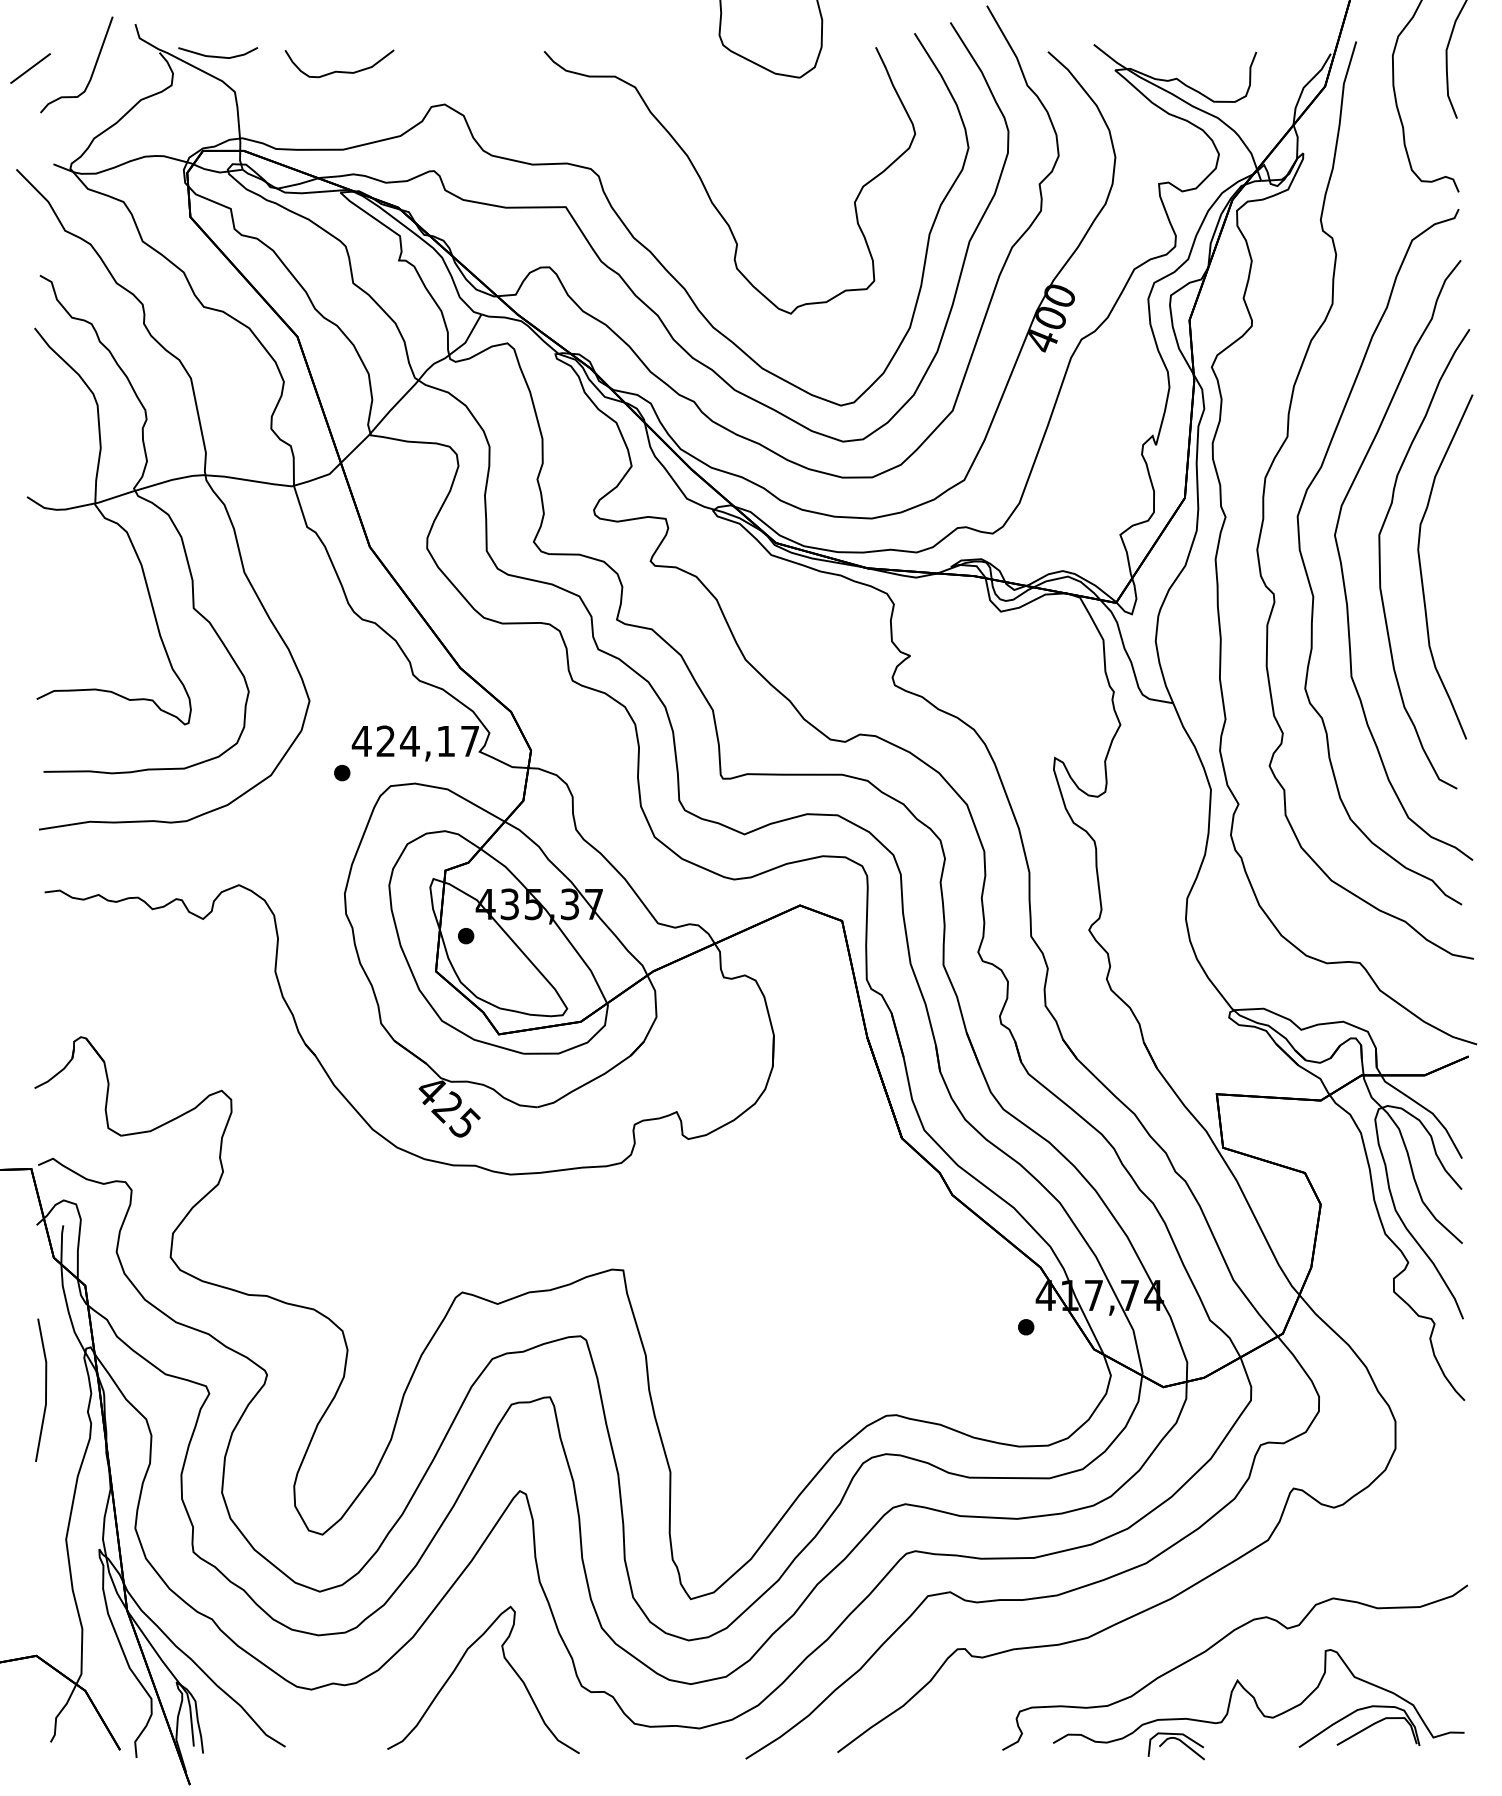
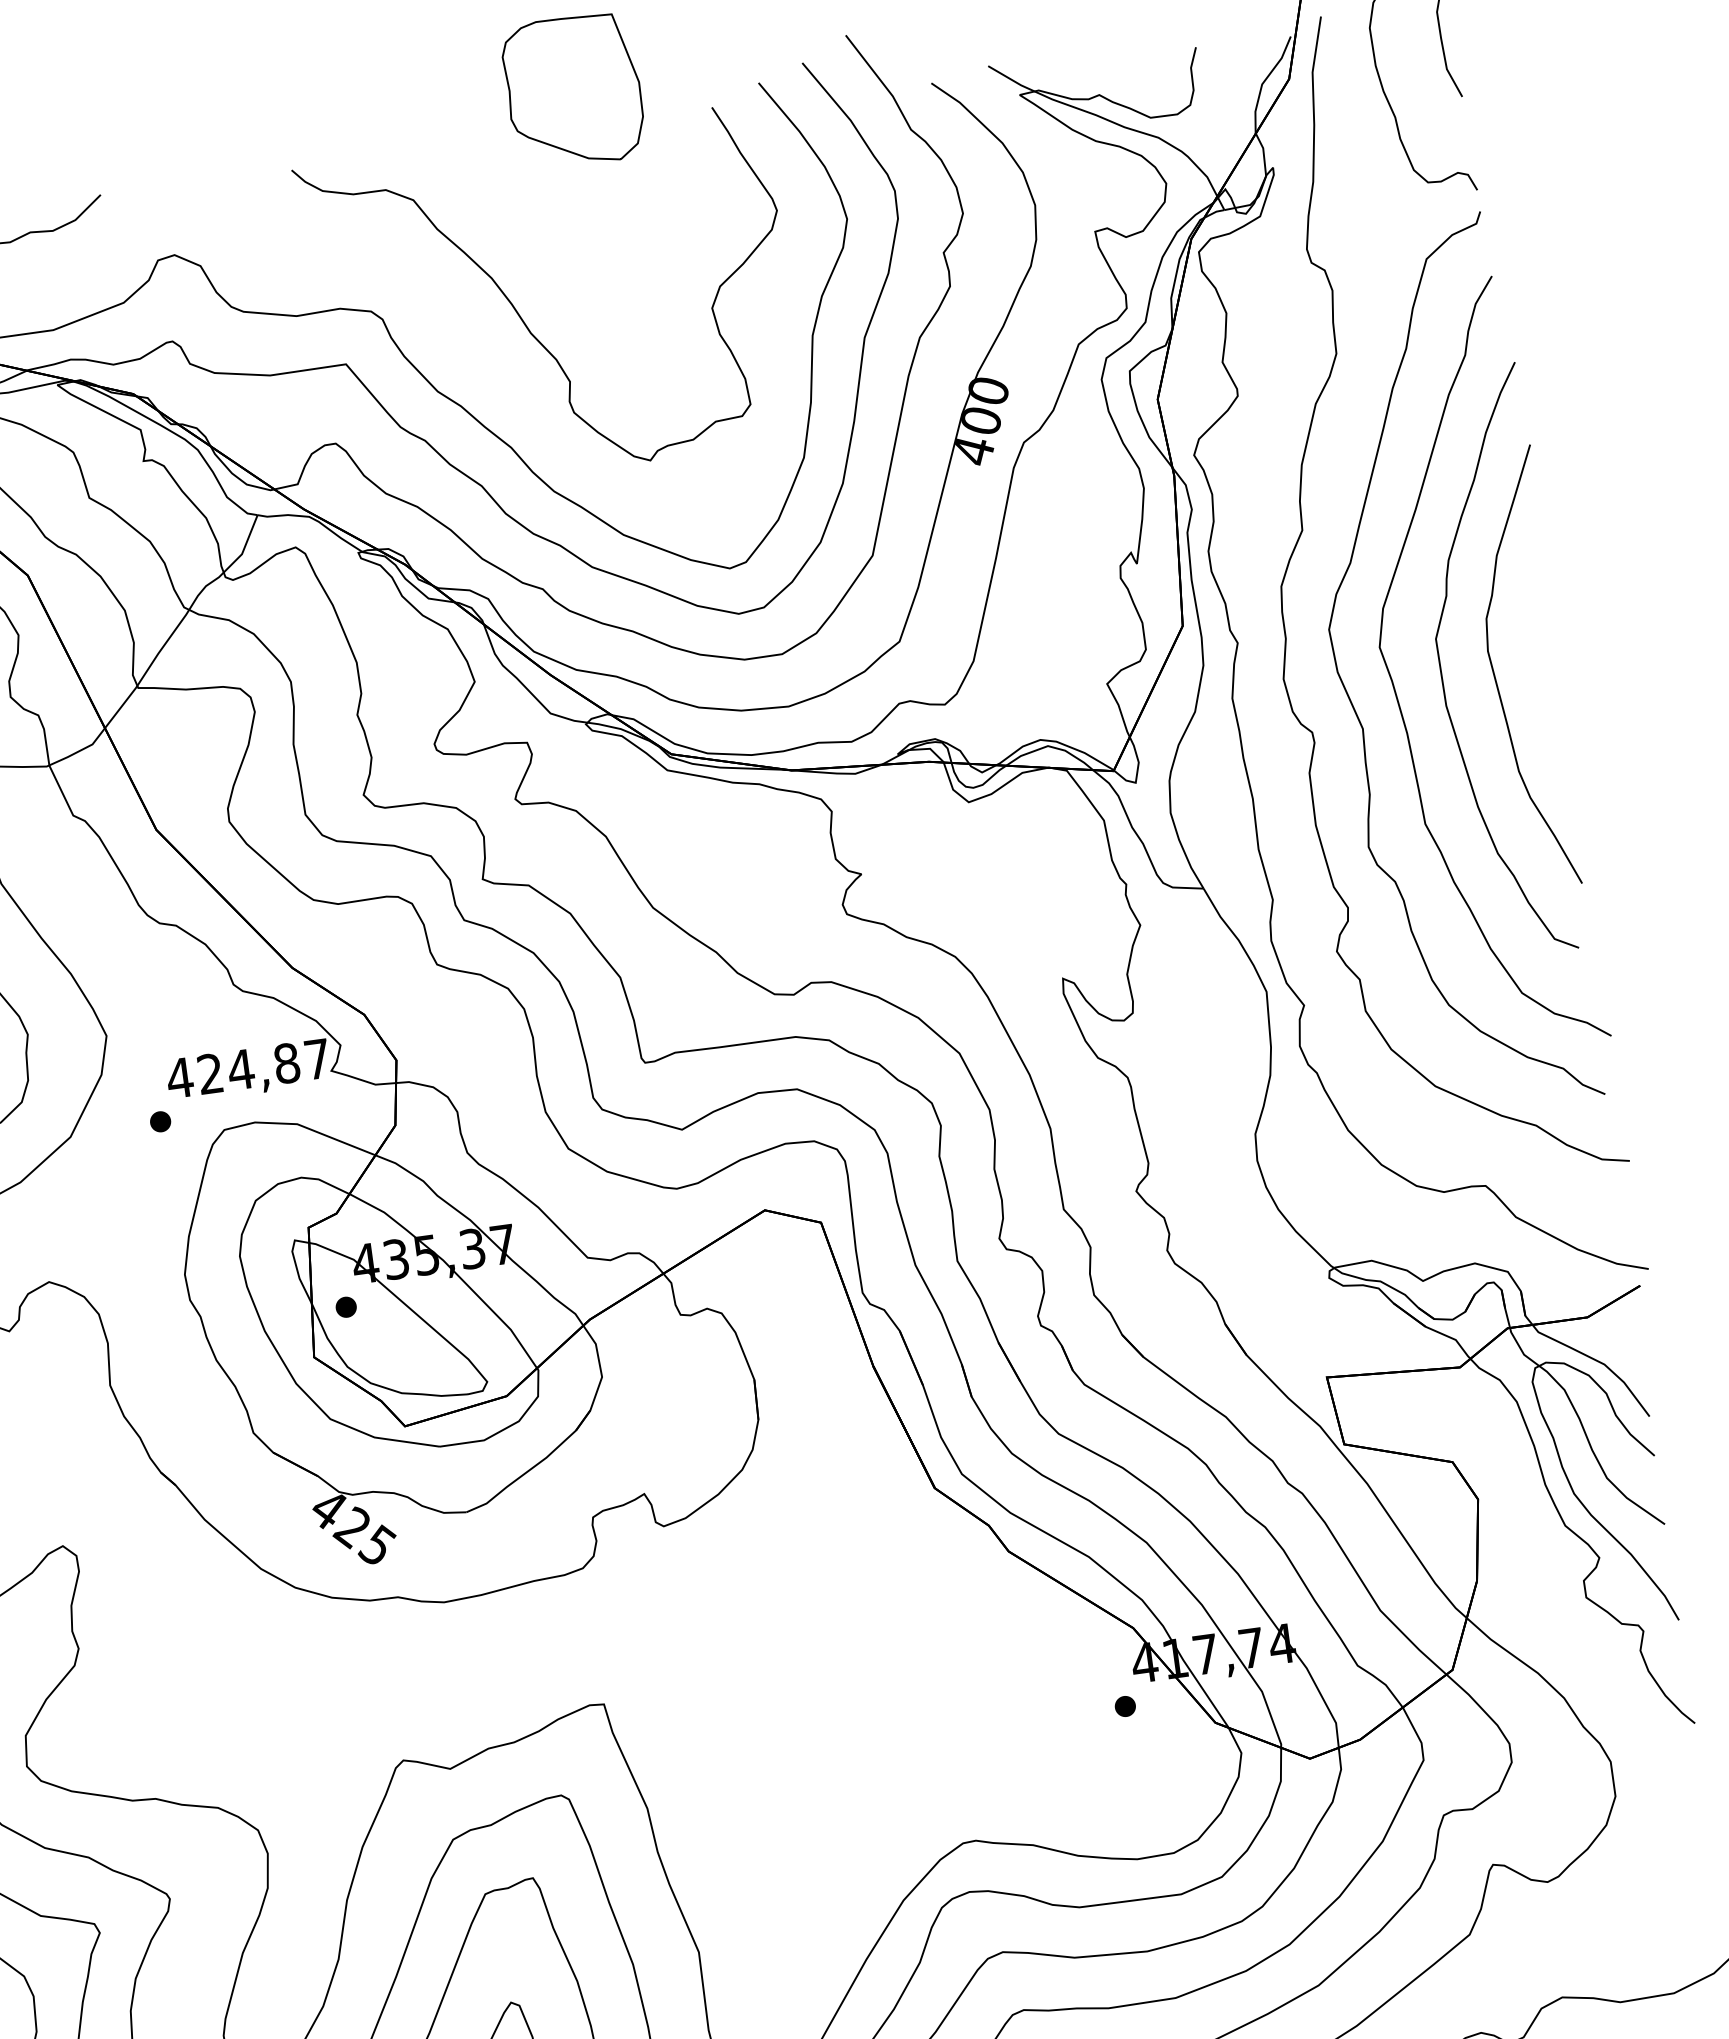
text: (445, 741) -> (286, 1063), 424,17 -> 424,87

